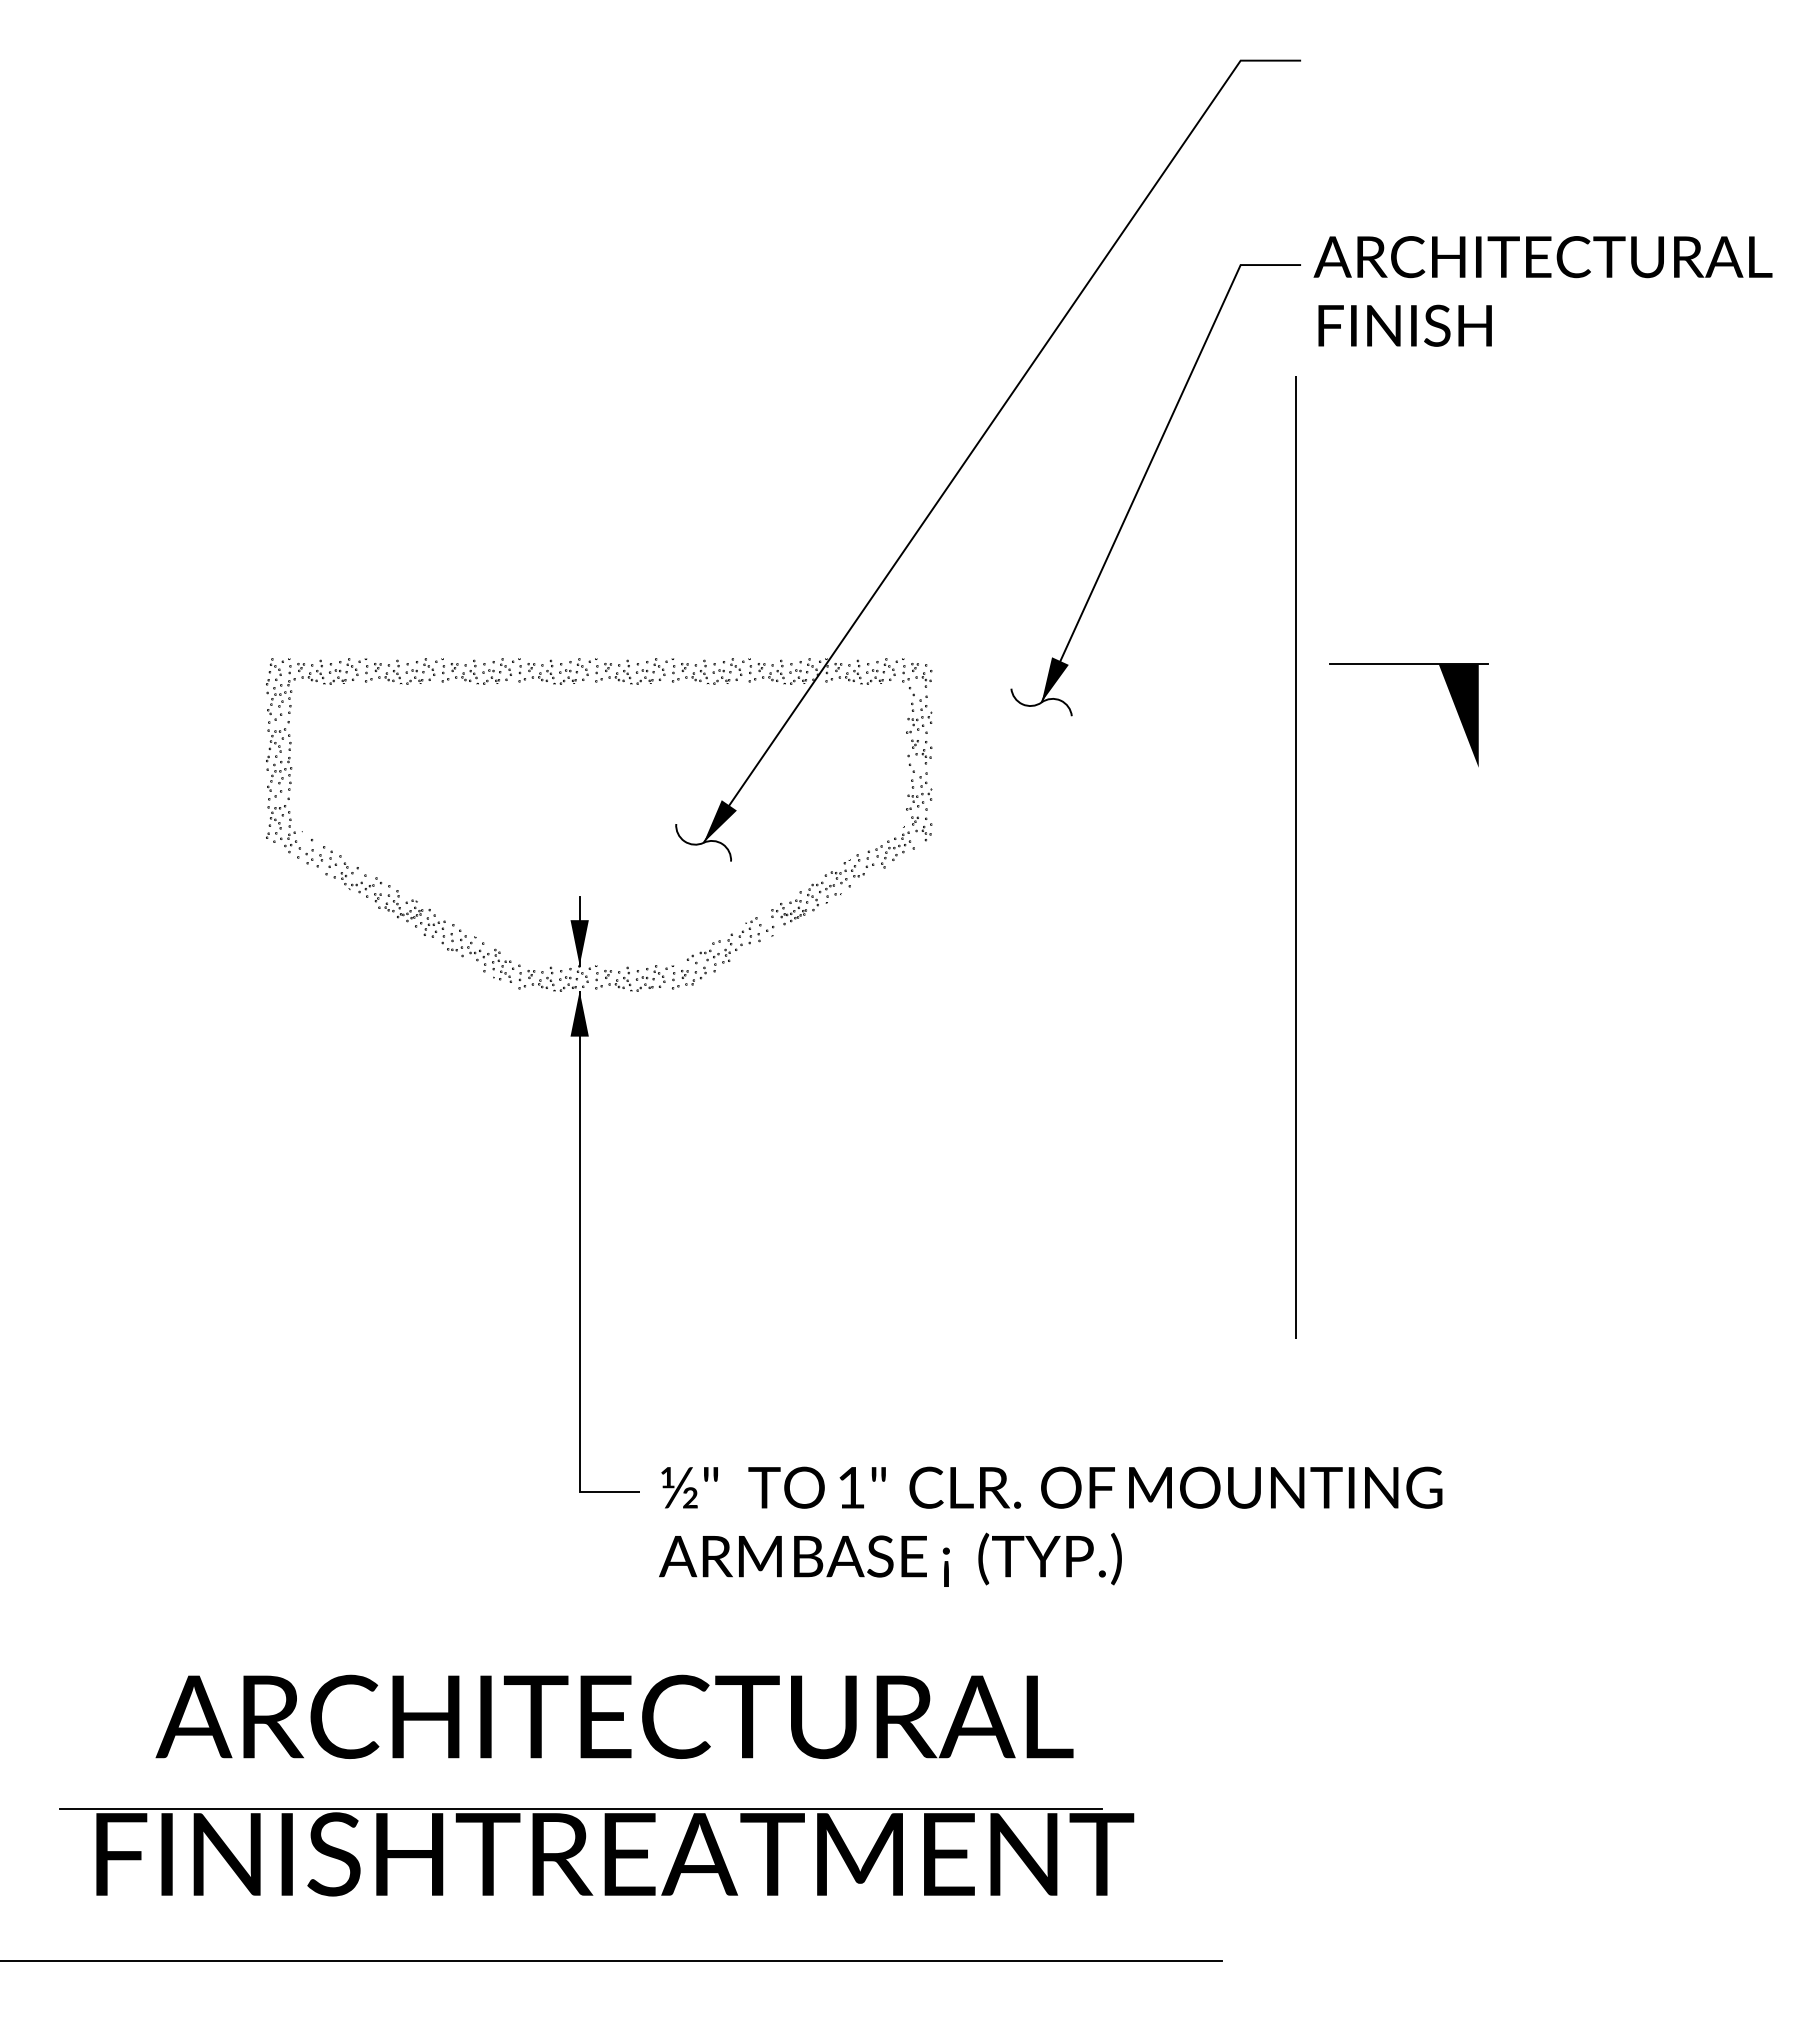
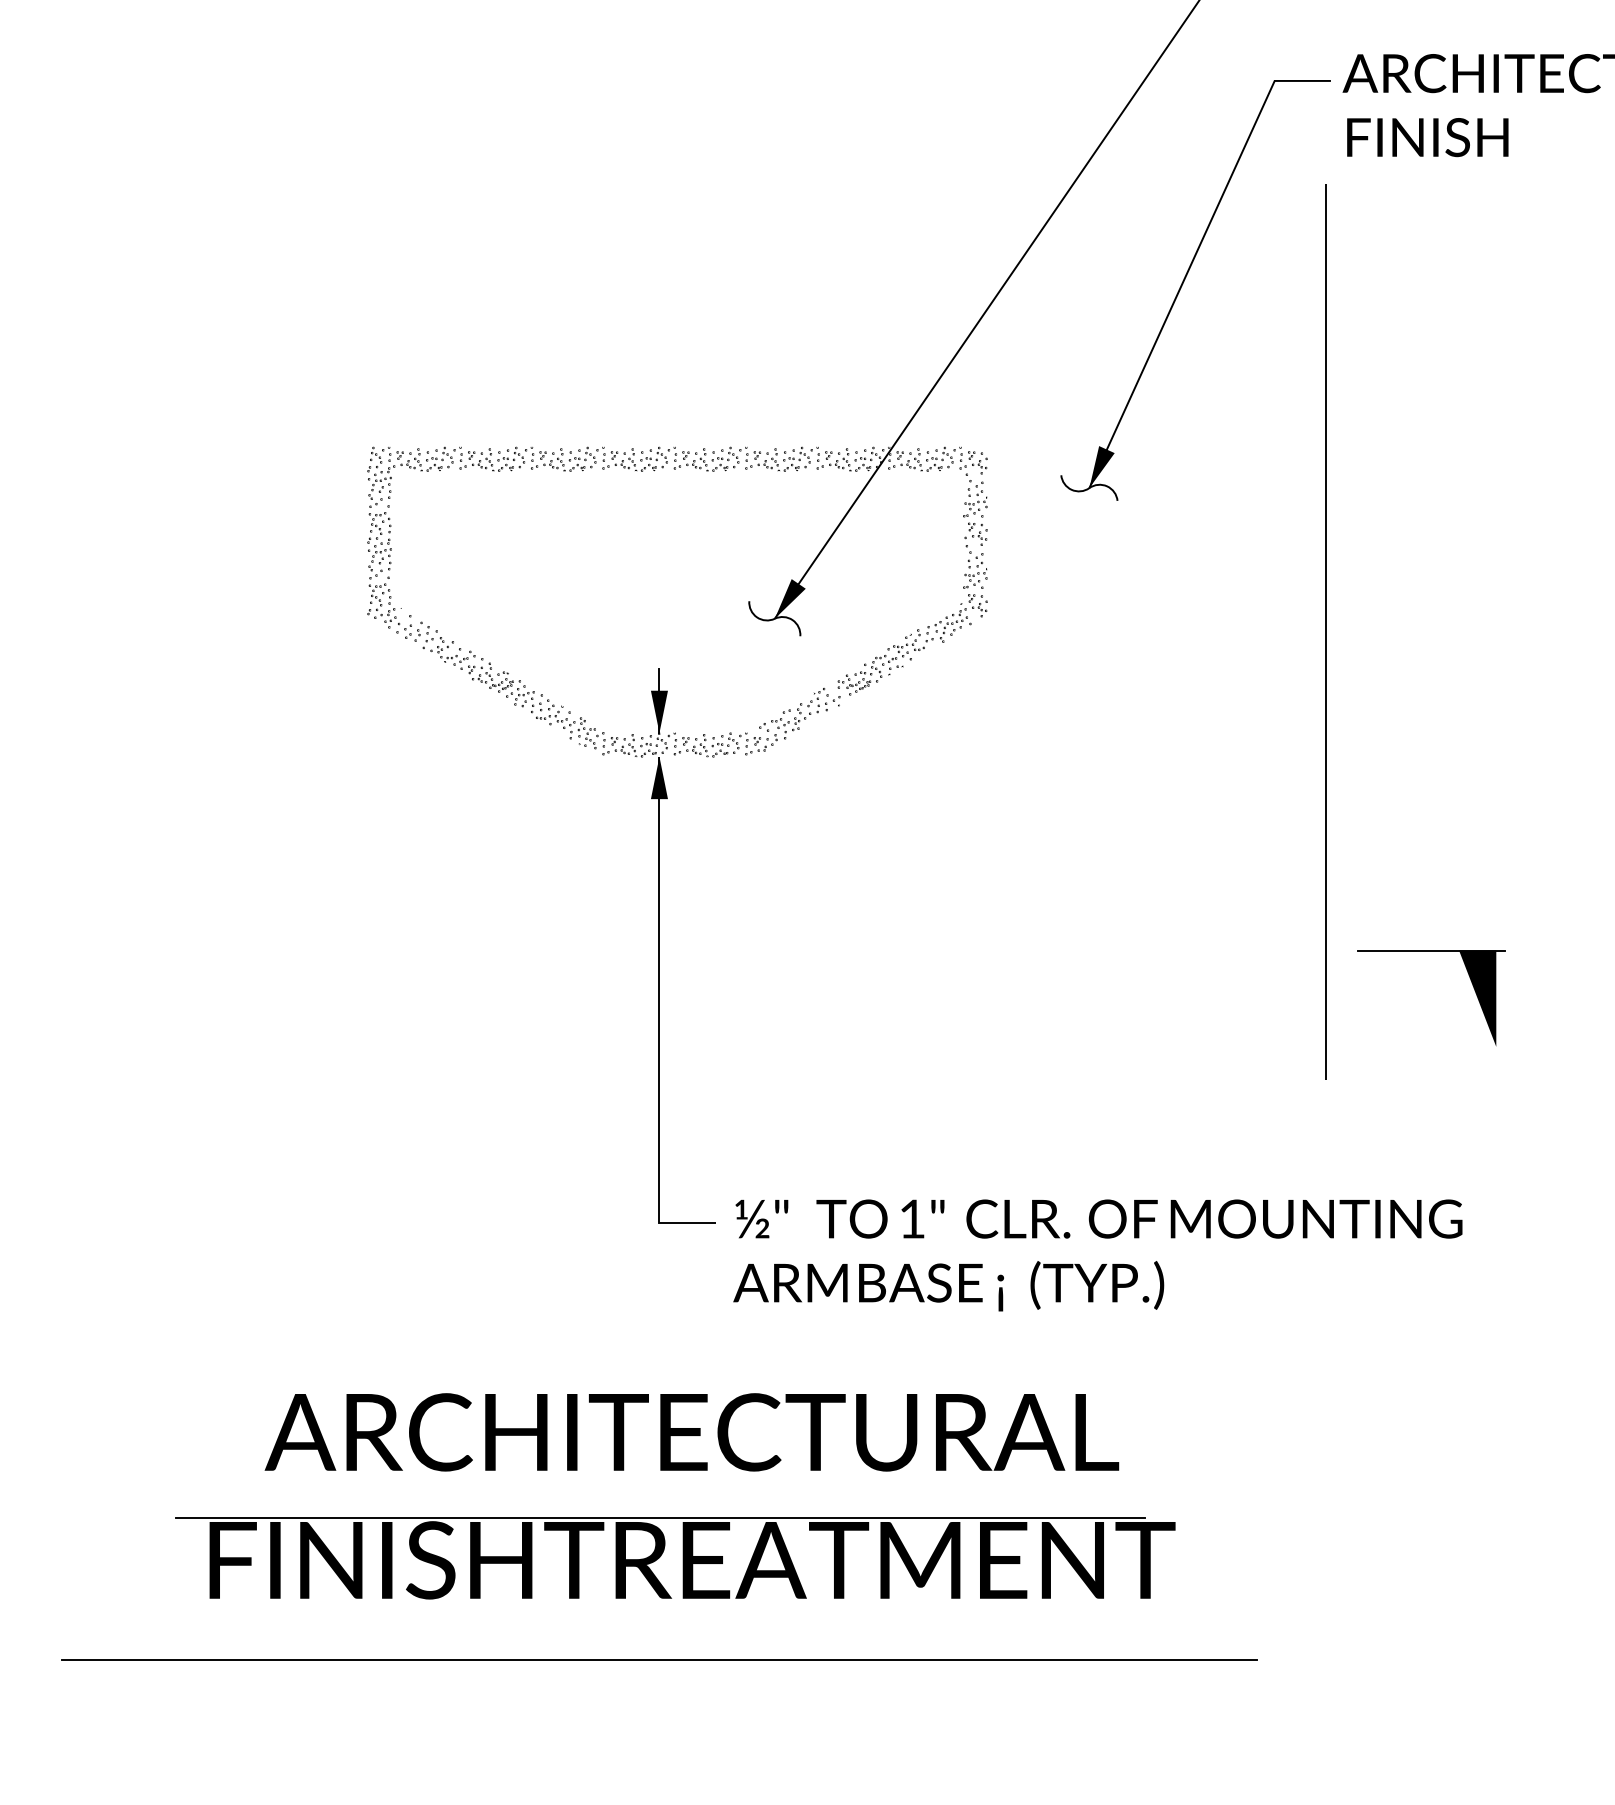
part: (1452, 700) -> (1471, 984), moved

